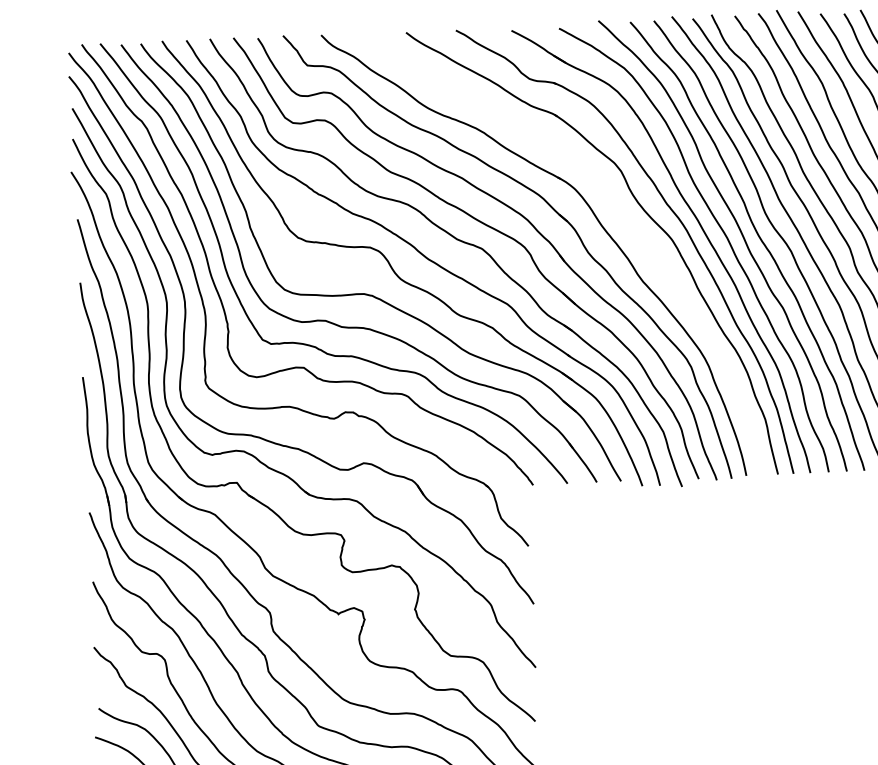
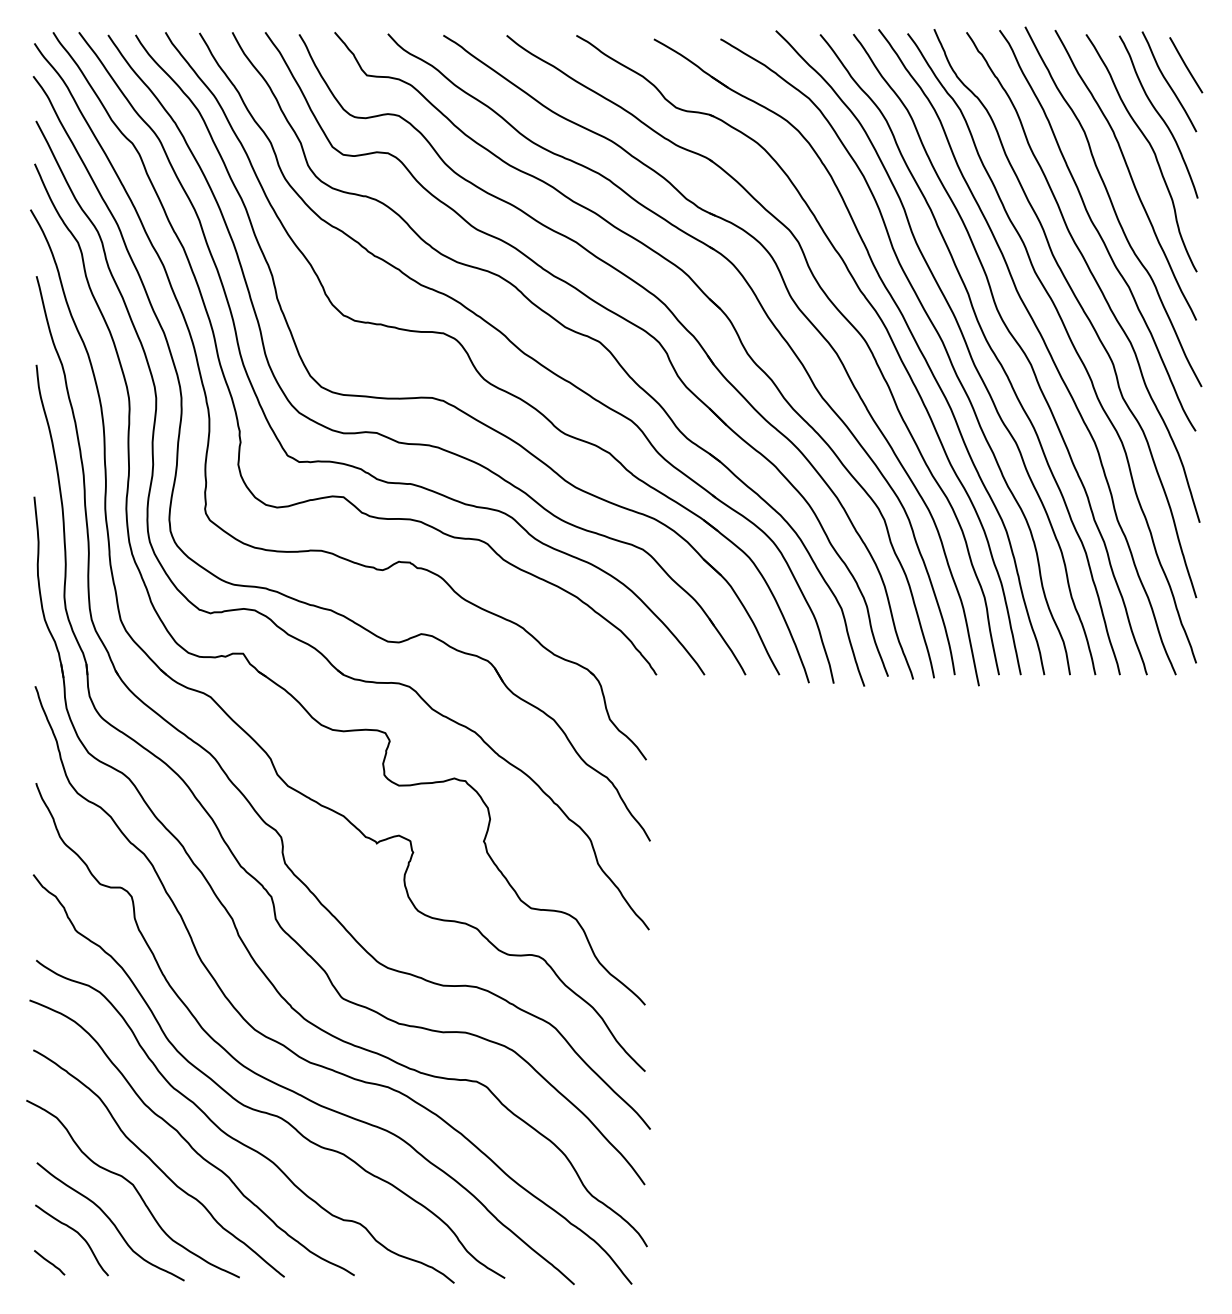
part: (620, 215) -> (794, 304), added

